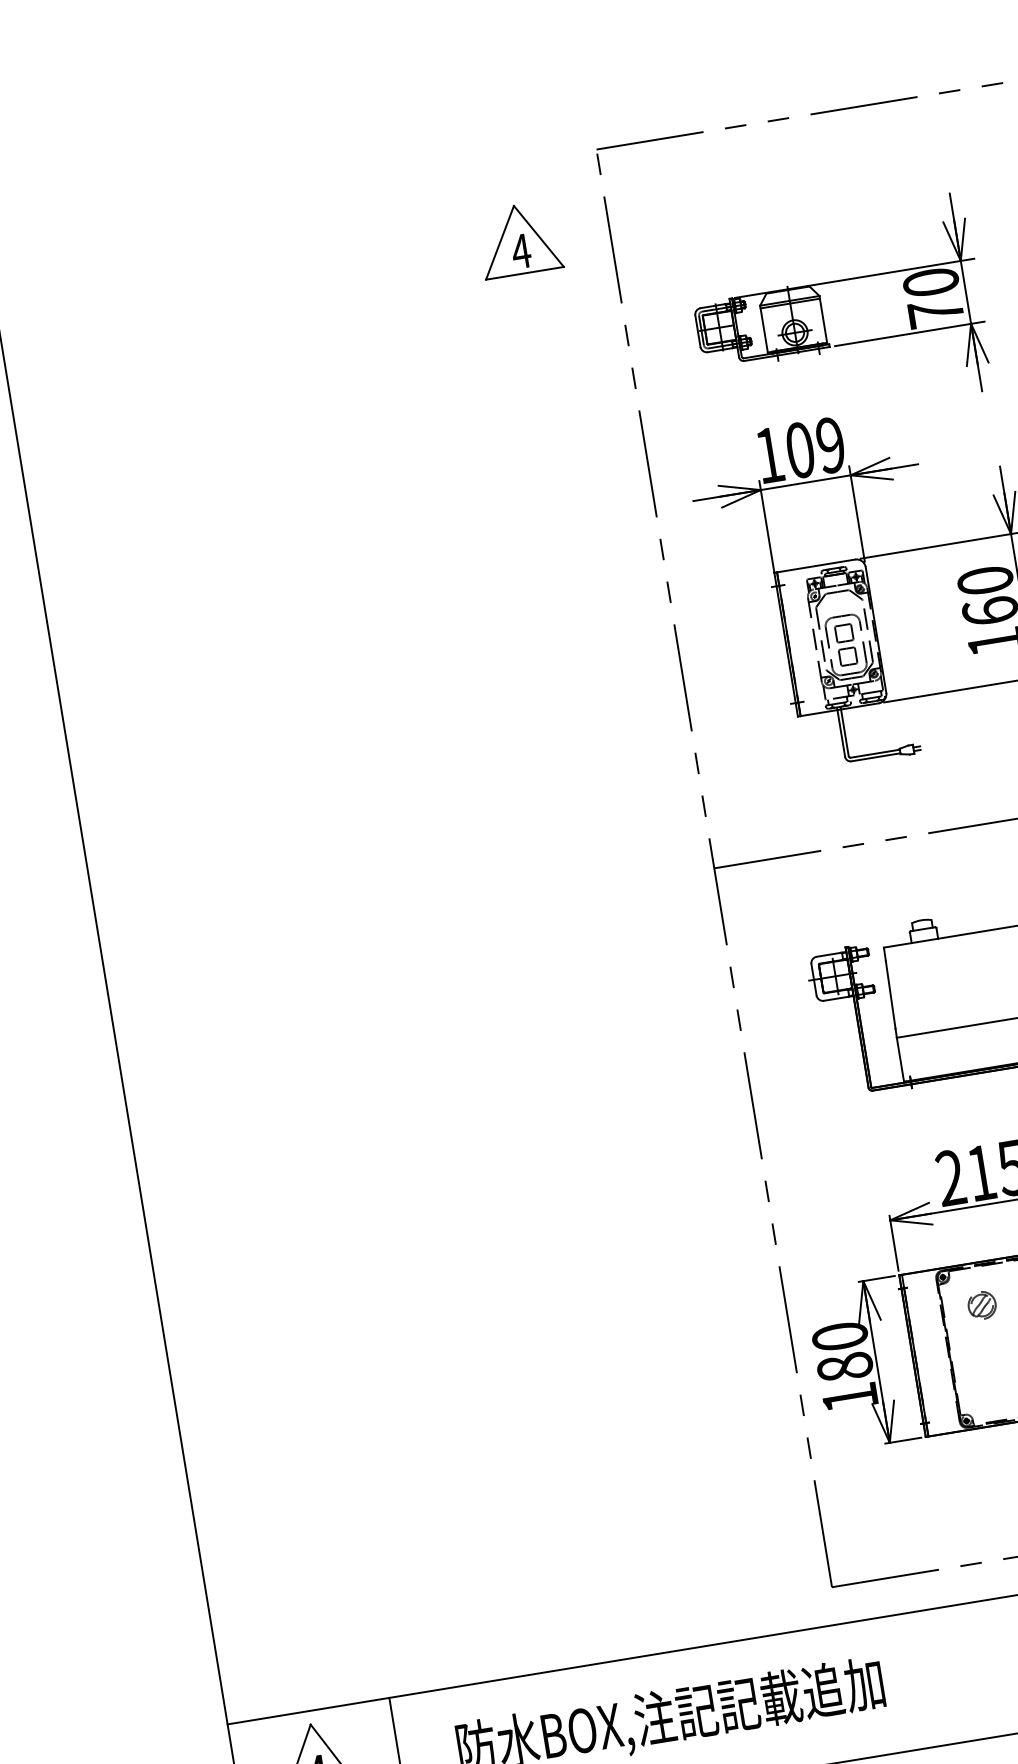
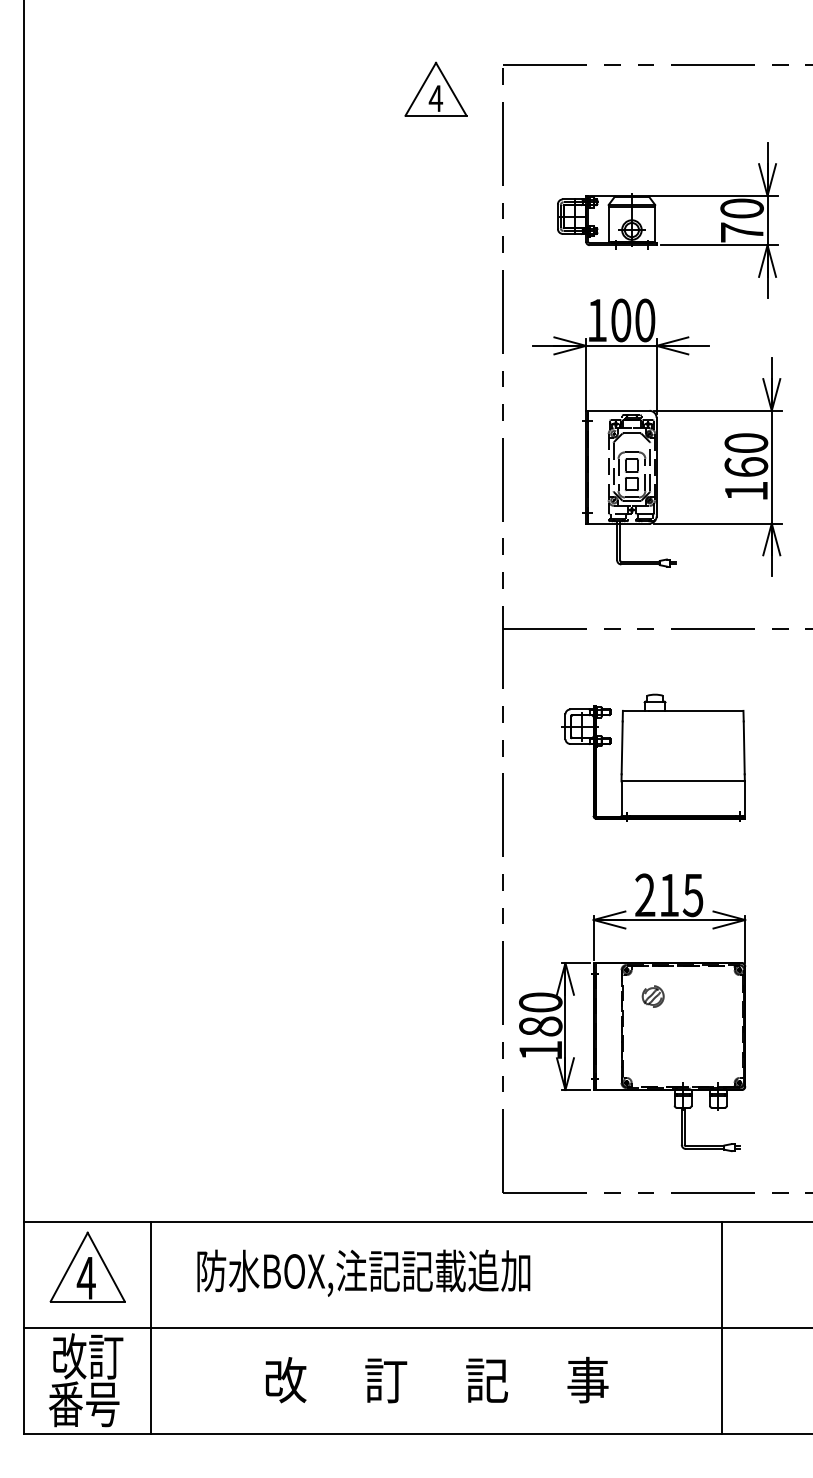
part: (518, 238) -> (435, 88), moved
text: (831, 445) -> (645, 320), 109 -> 100

